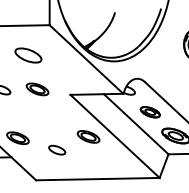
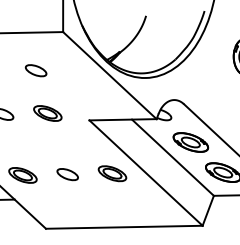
part: (27, 55) -> (35, 70), size x0.62
part: (150, 112) -> (190, 142), size x1.43
part: (57, 150) -> (67, 174), moved

